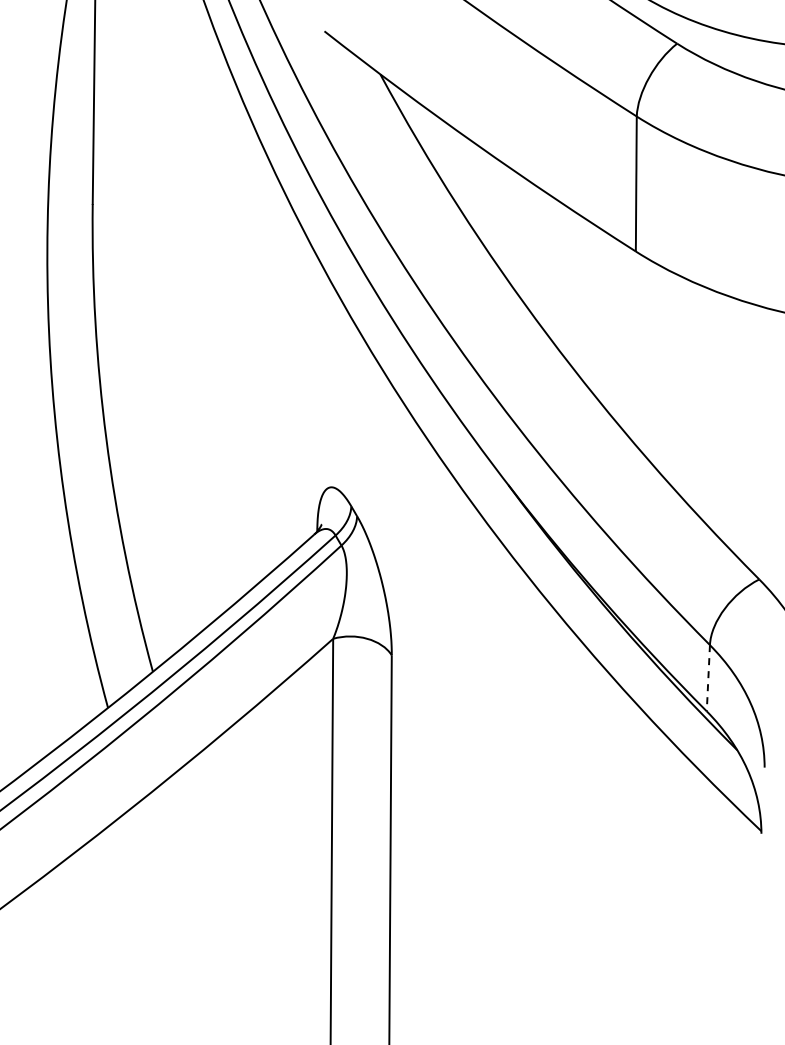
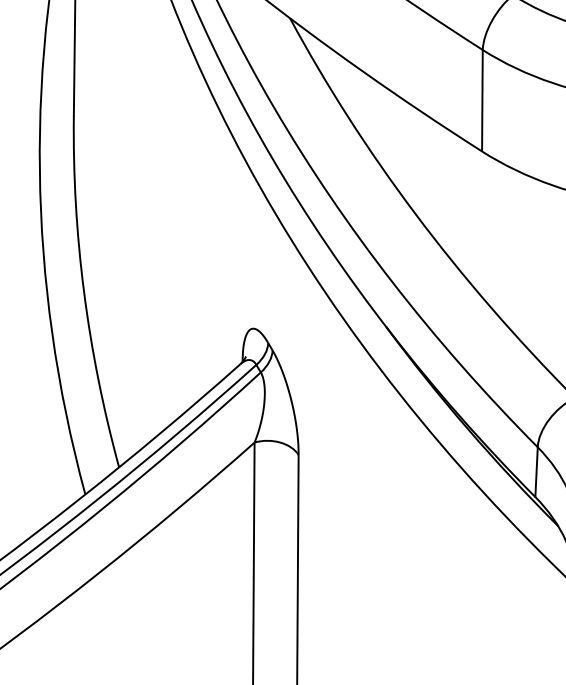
line: (708, 678) -> (536, 472), dashed -> solid

